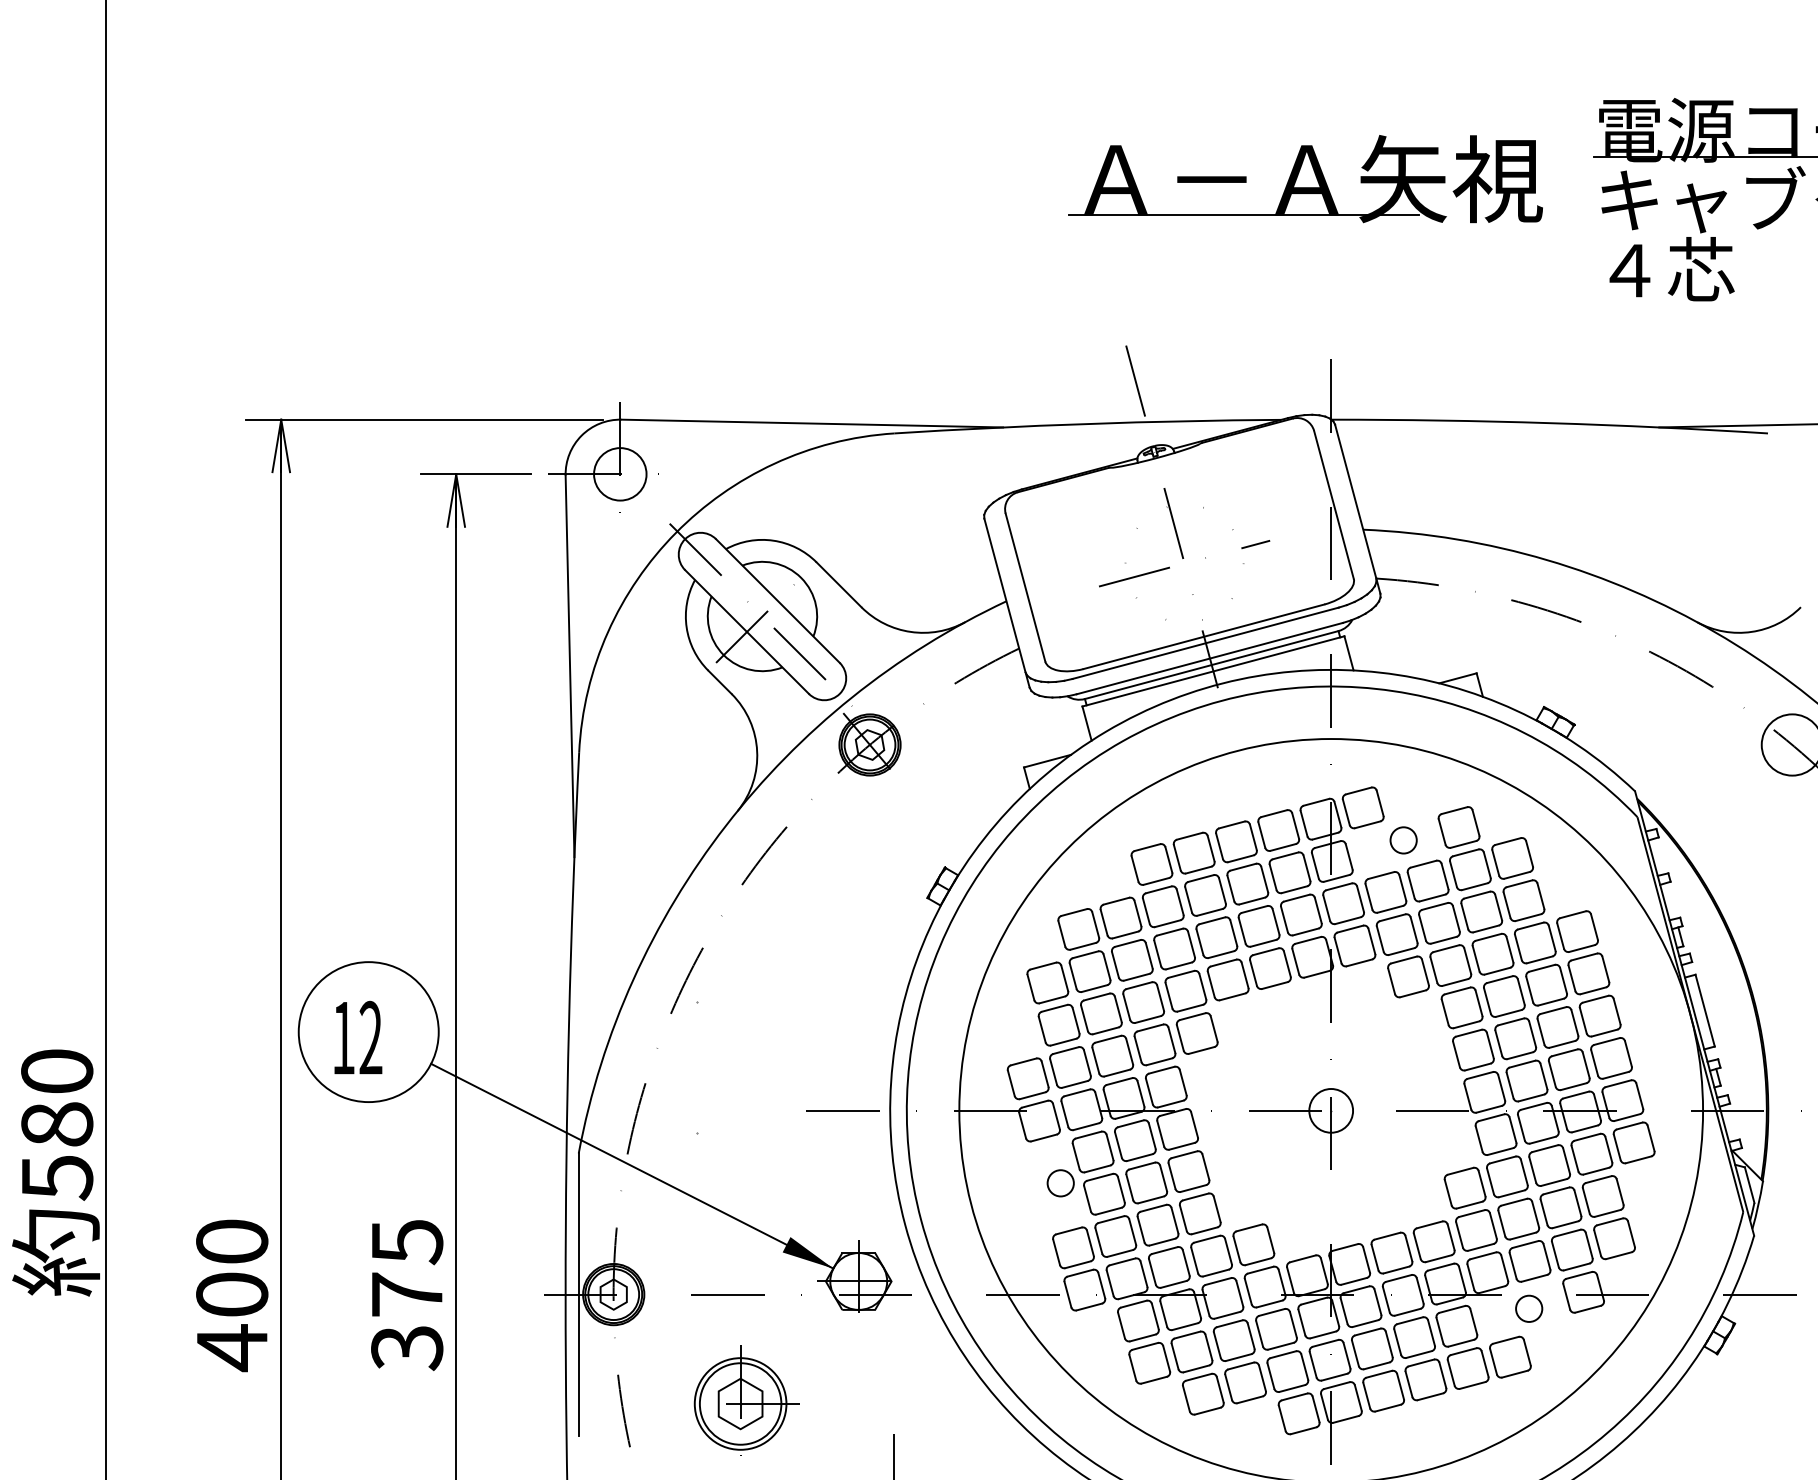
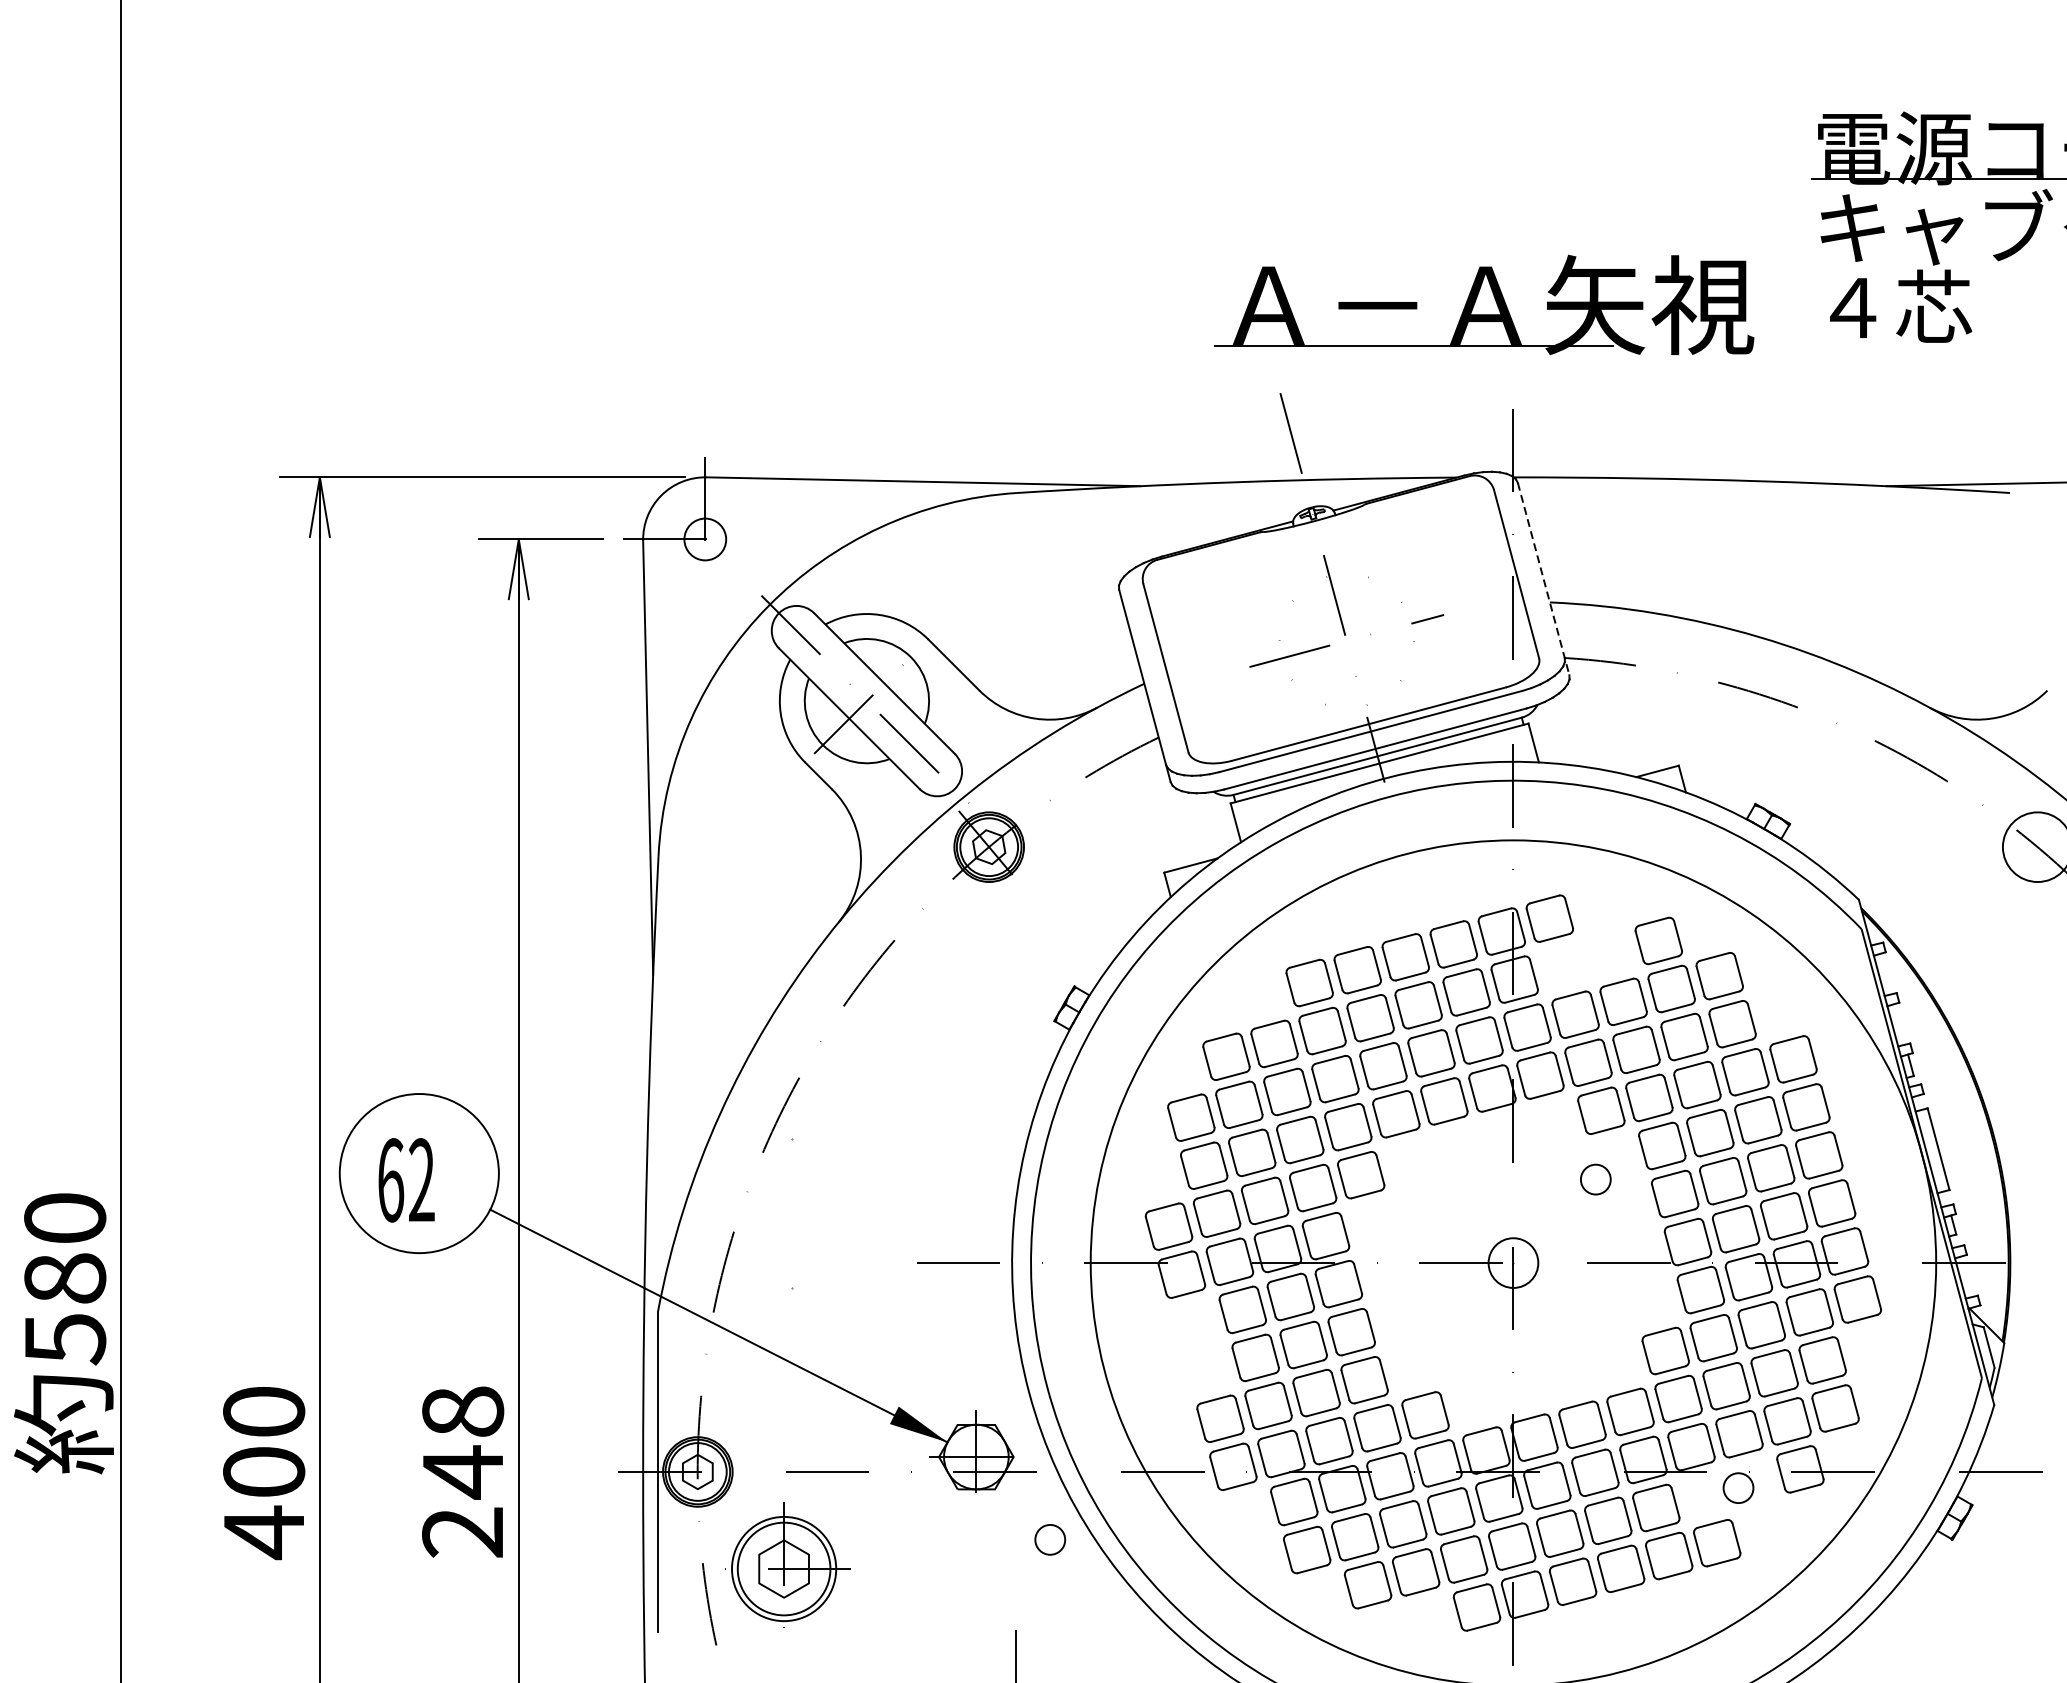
part: (1305, 179) -> (1484, 305), moved
circle: (620, 474) -> (705, 539), size x0.7
line: (1357, 509) -> (1543, 579), solid -> dashed
circle: (1403, 840) -> (1595, 1179), moved
text: (344, 1037) -> (391, 1179), 12 -> 62
circle: (1060, 1183) -> (1049, 1540), moved
text: (407, 1295) -> (463, 1472), 375 -> 248
part: (746, 1400) -> (790, 1565), moved

